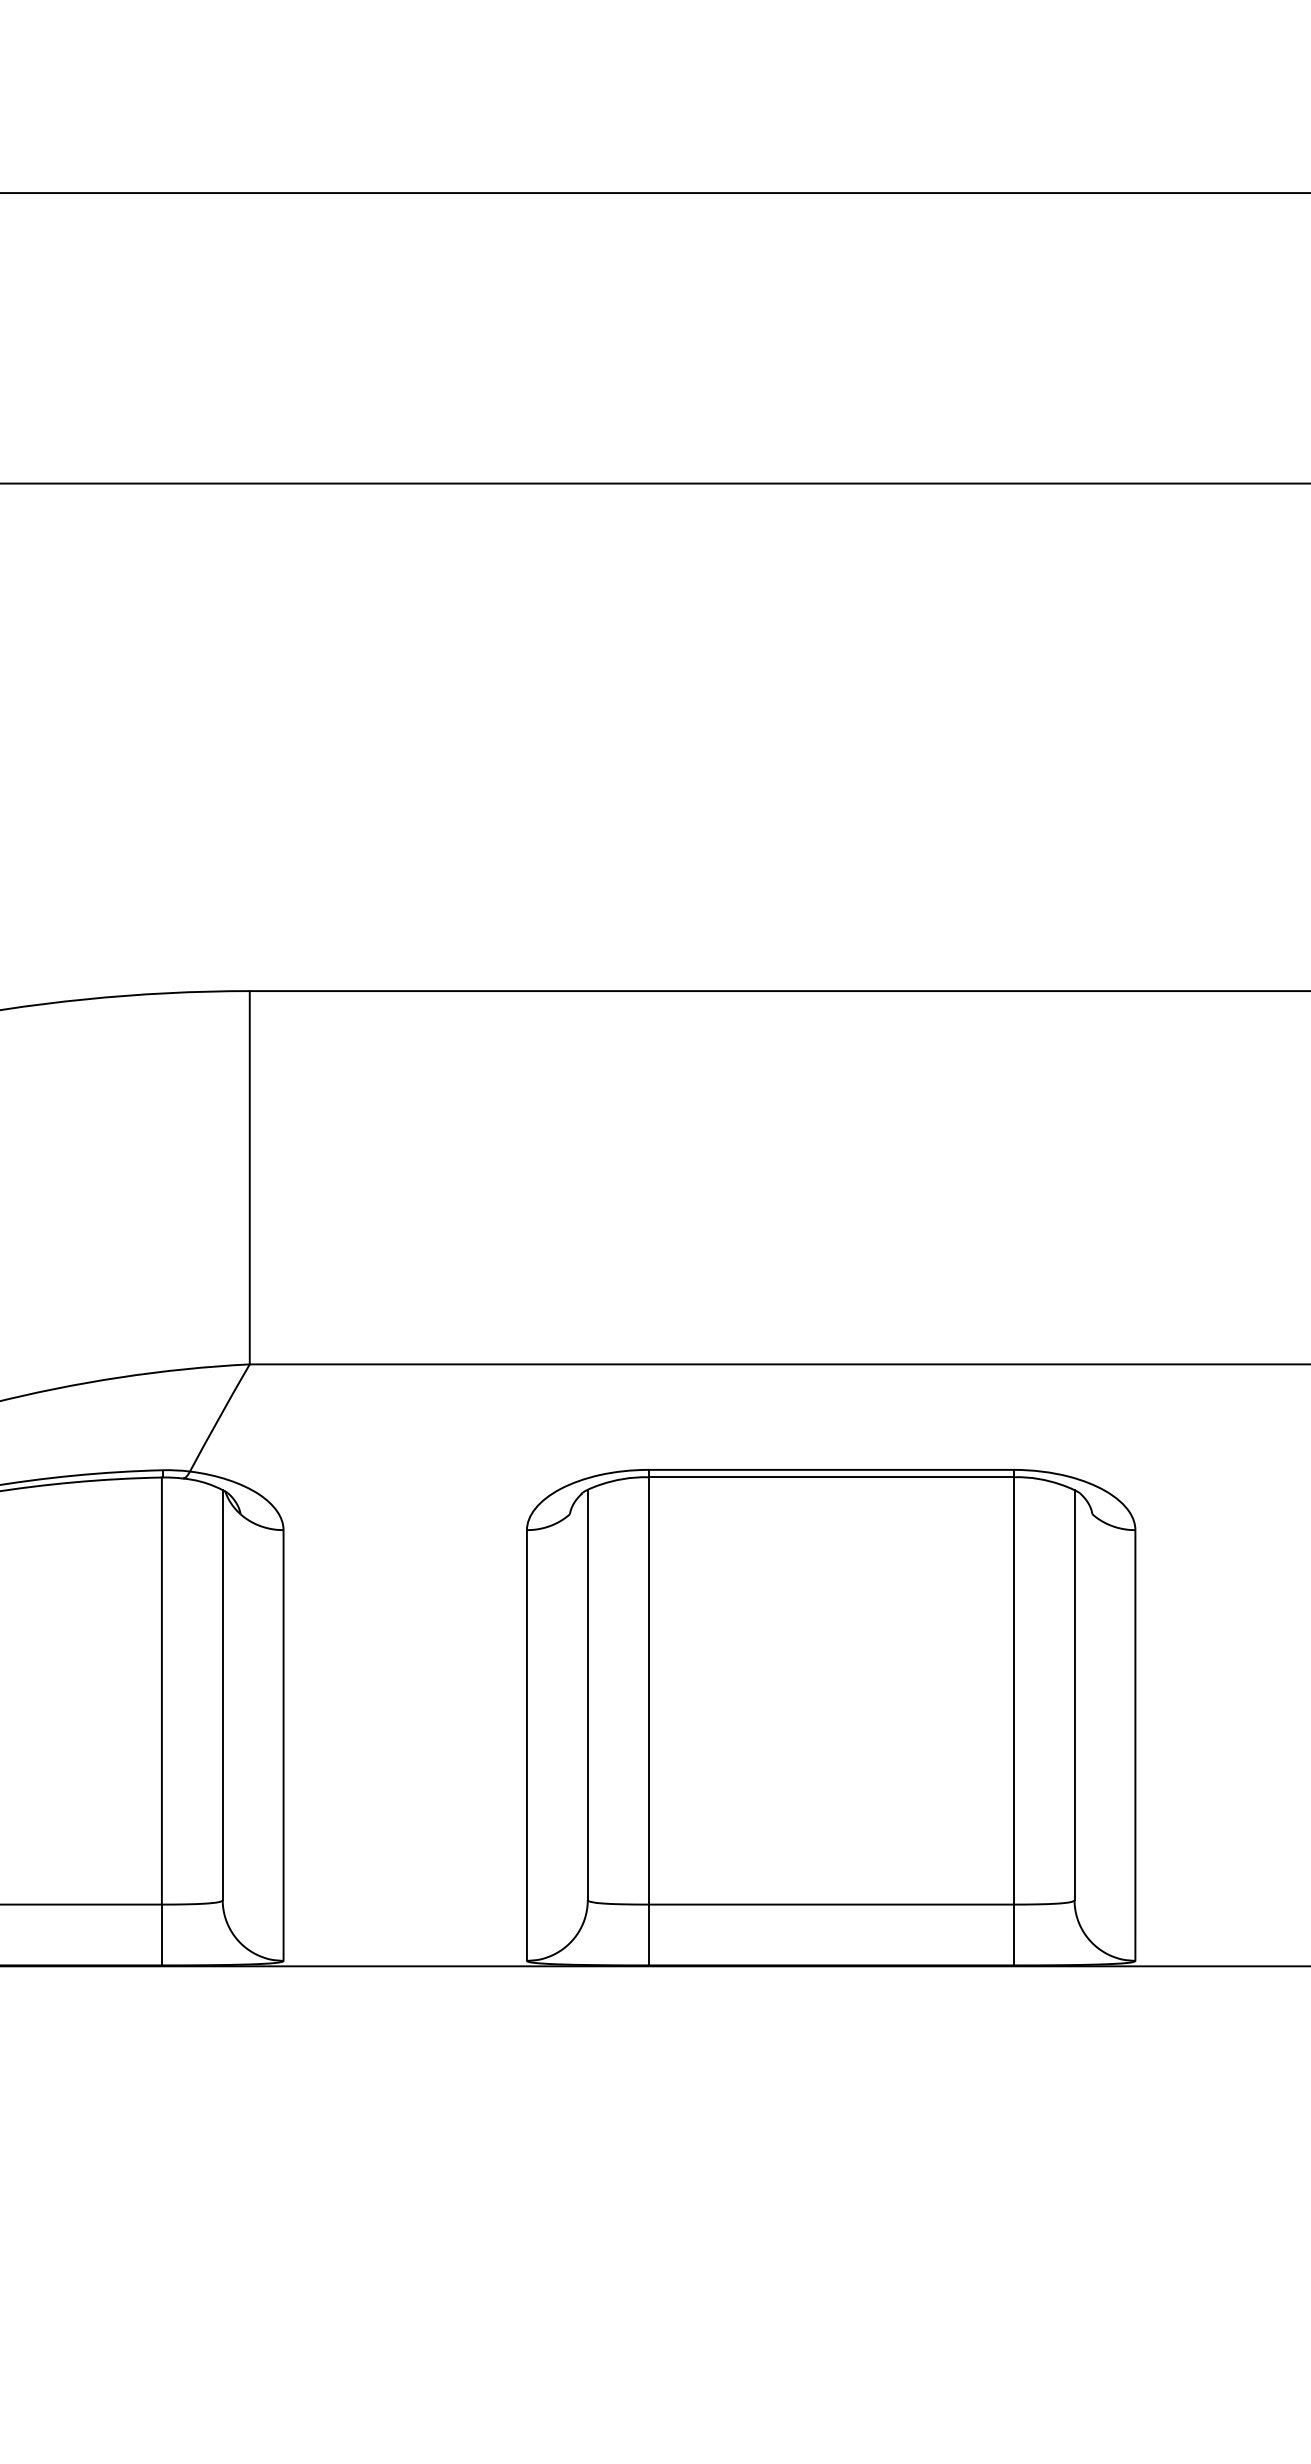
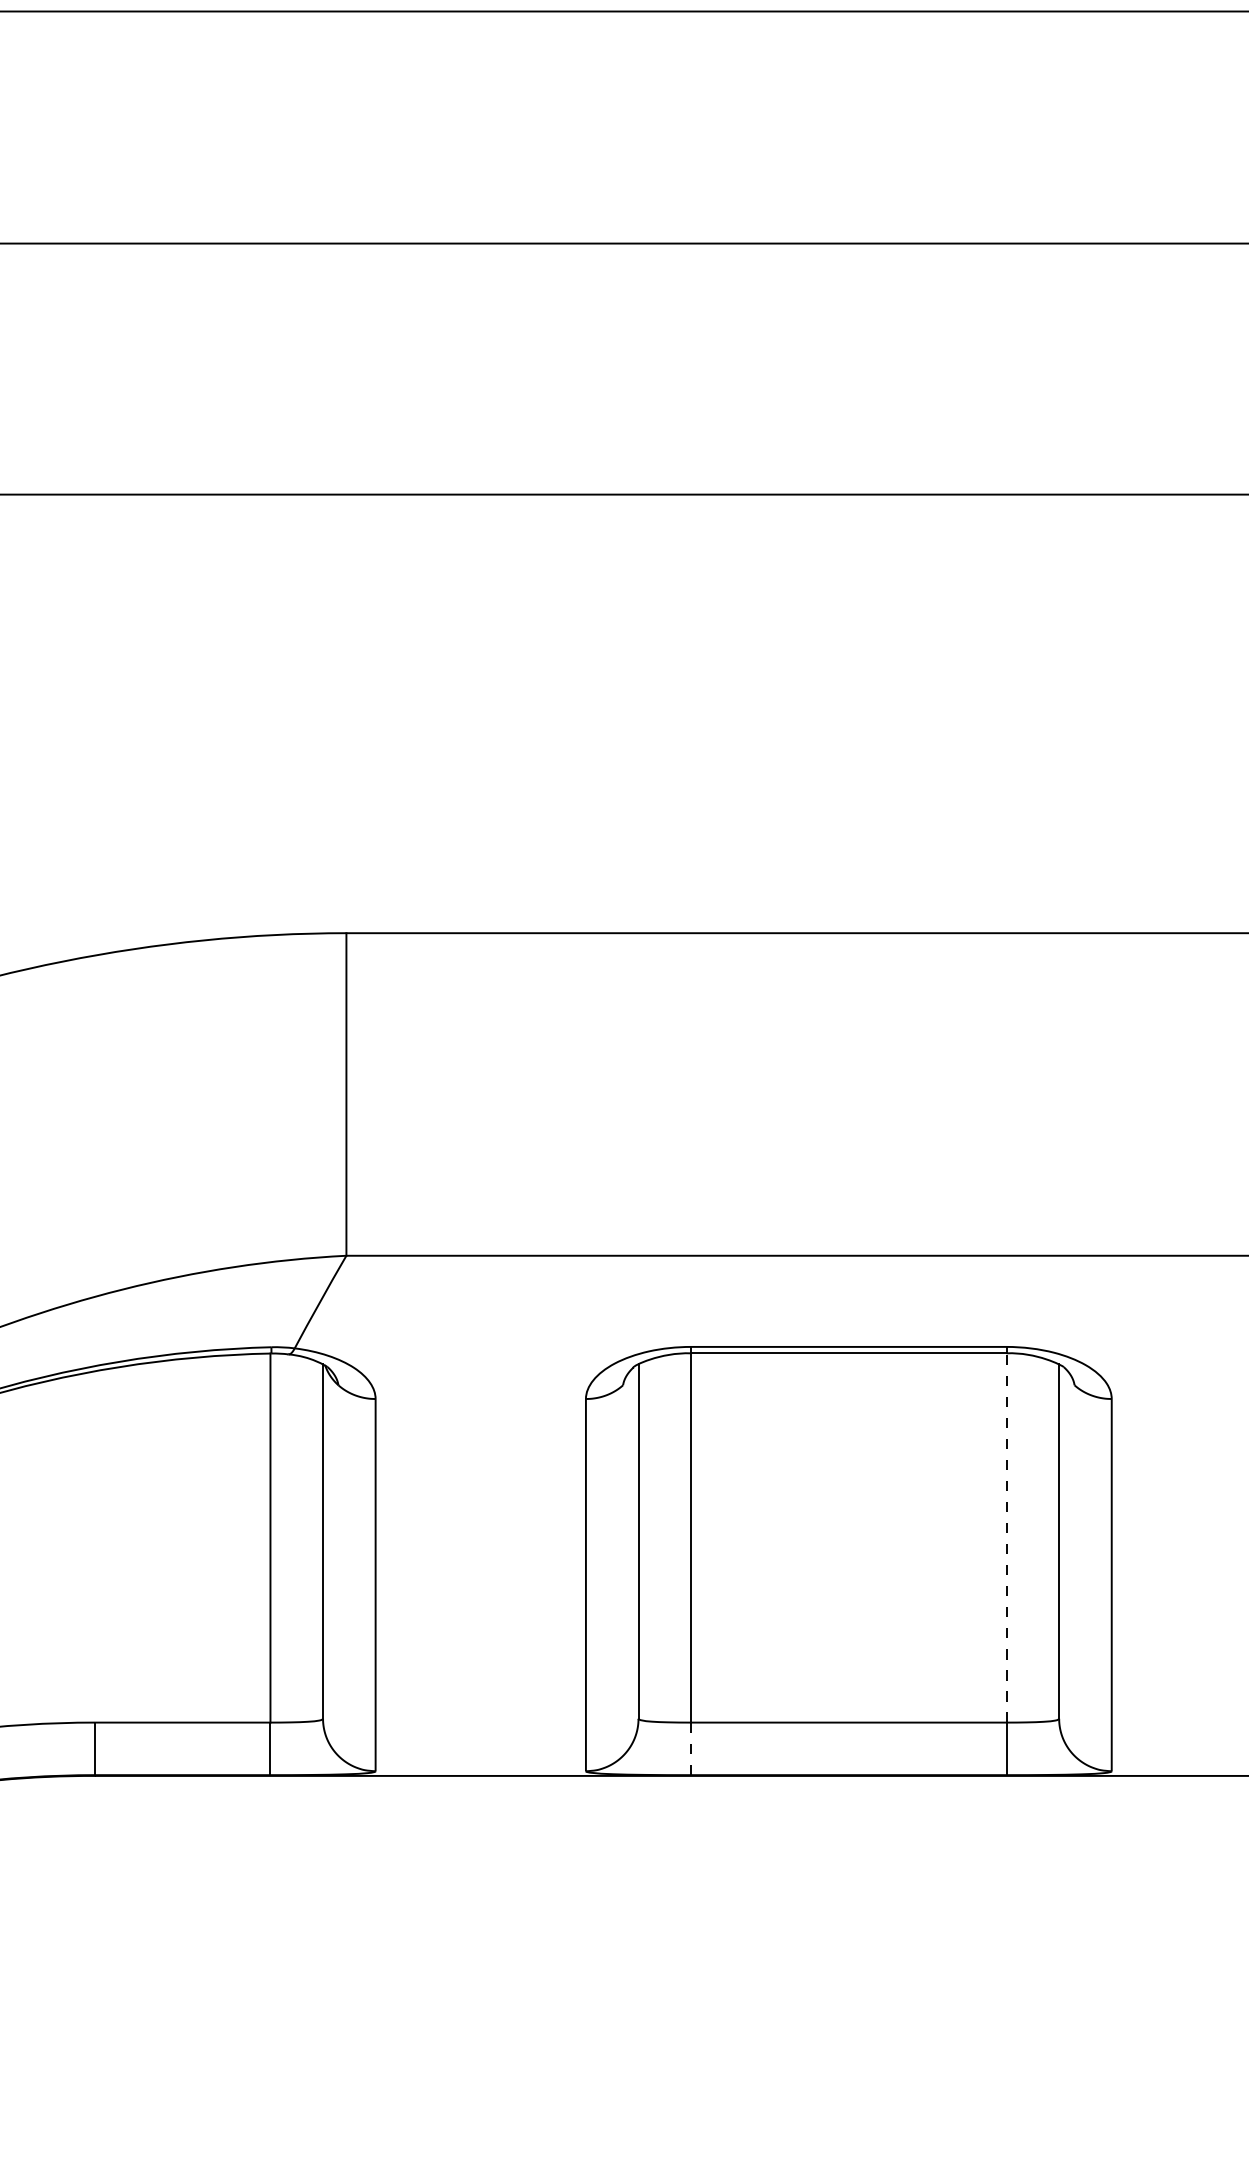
line: (1013, 1690) -> (1006, 1537), solid -> dashed
line: (649, 1934) -> (691, 1748), solid -> dashed

